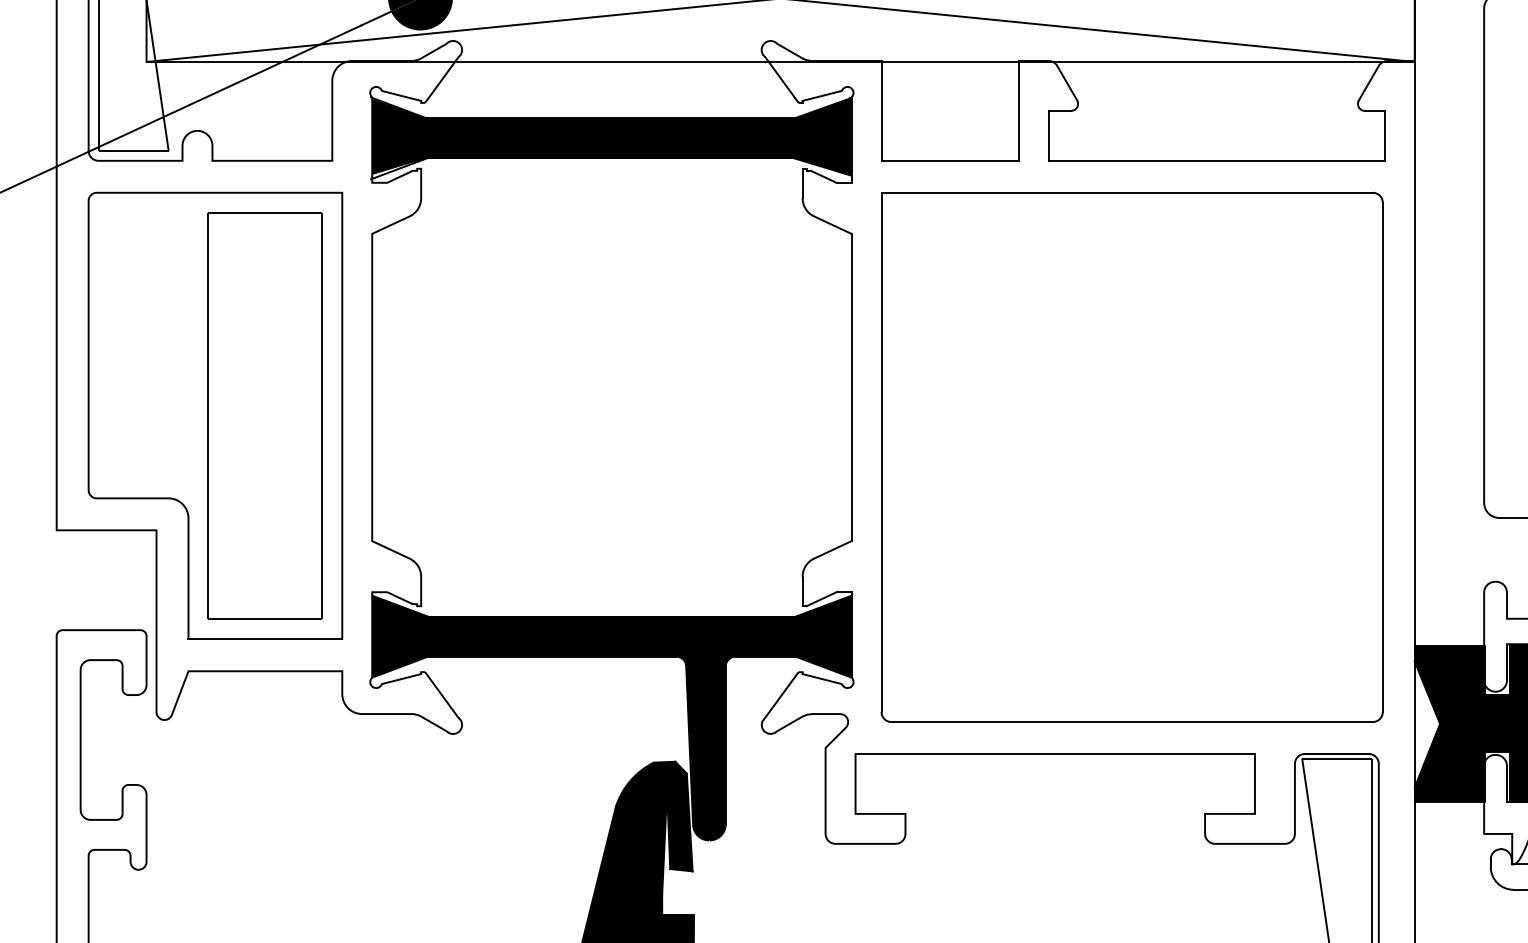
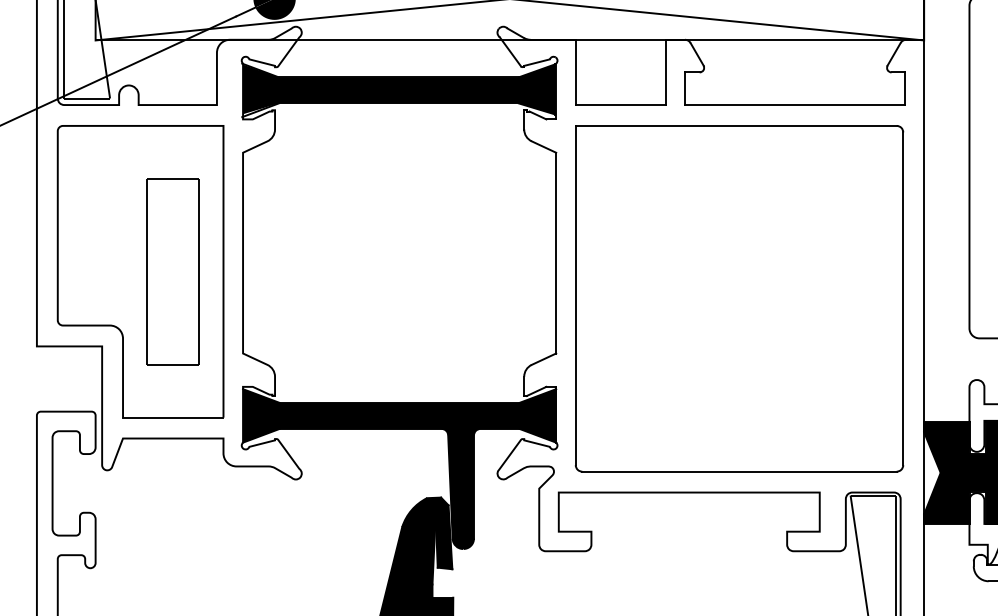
part: (264, 415) -> (172, 271), size x0.7

